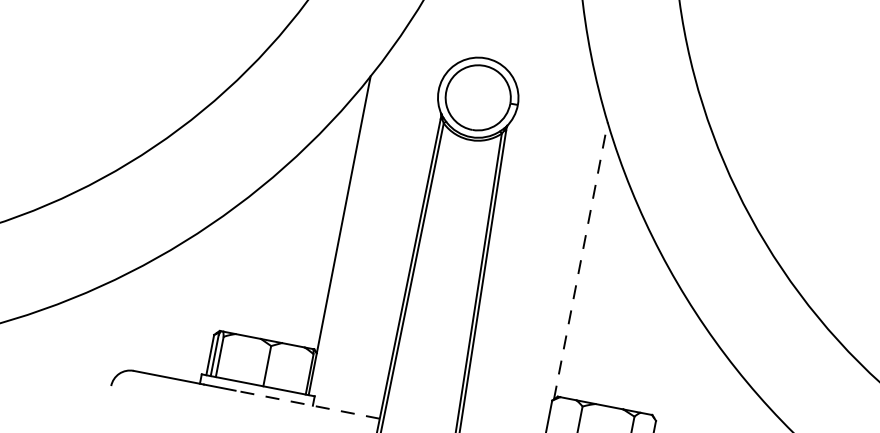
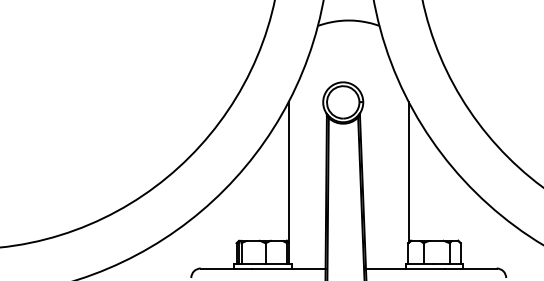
line: (580, 259) -> (408, 171), dashed -> solid
line: (308, 404) -> (289, 268), dashed -> solid

